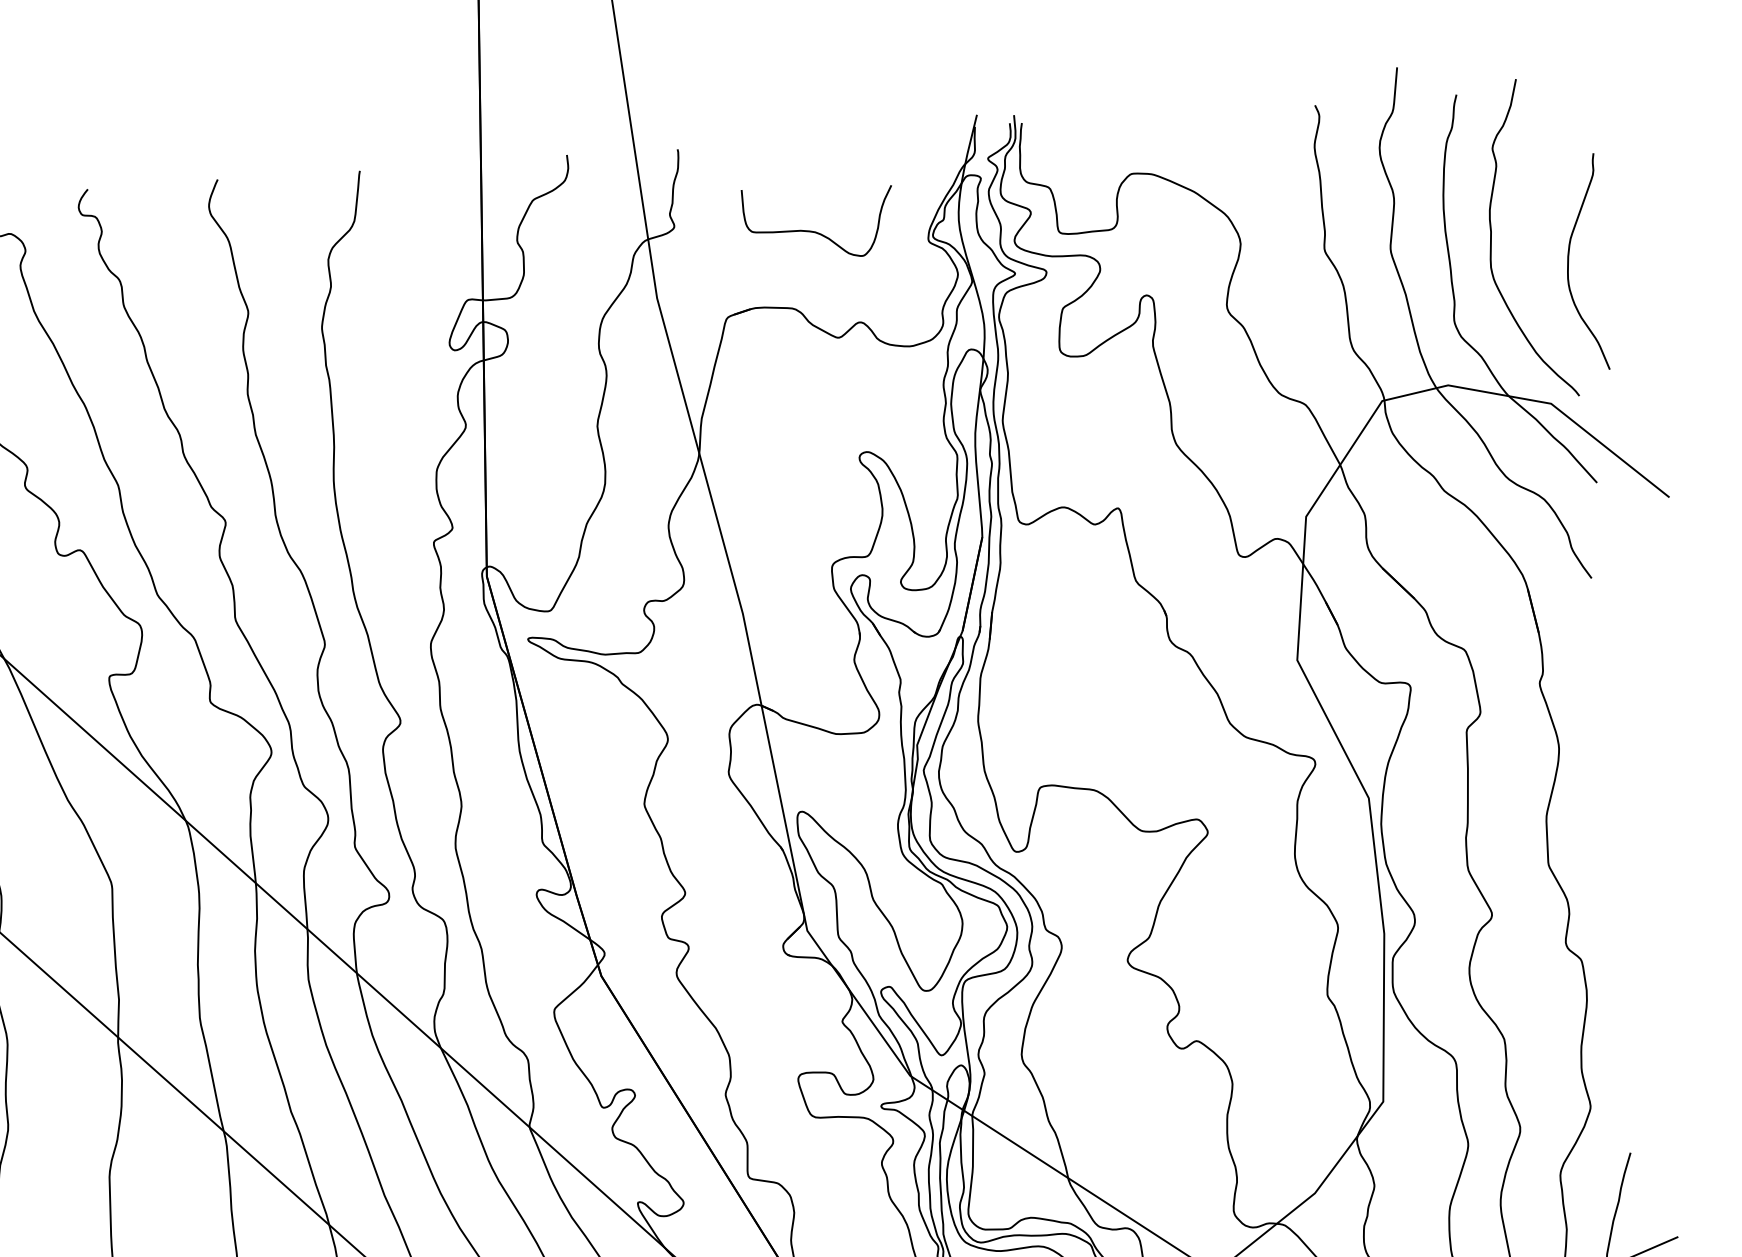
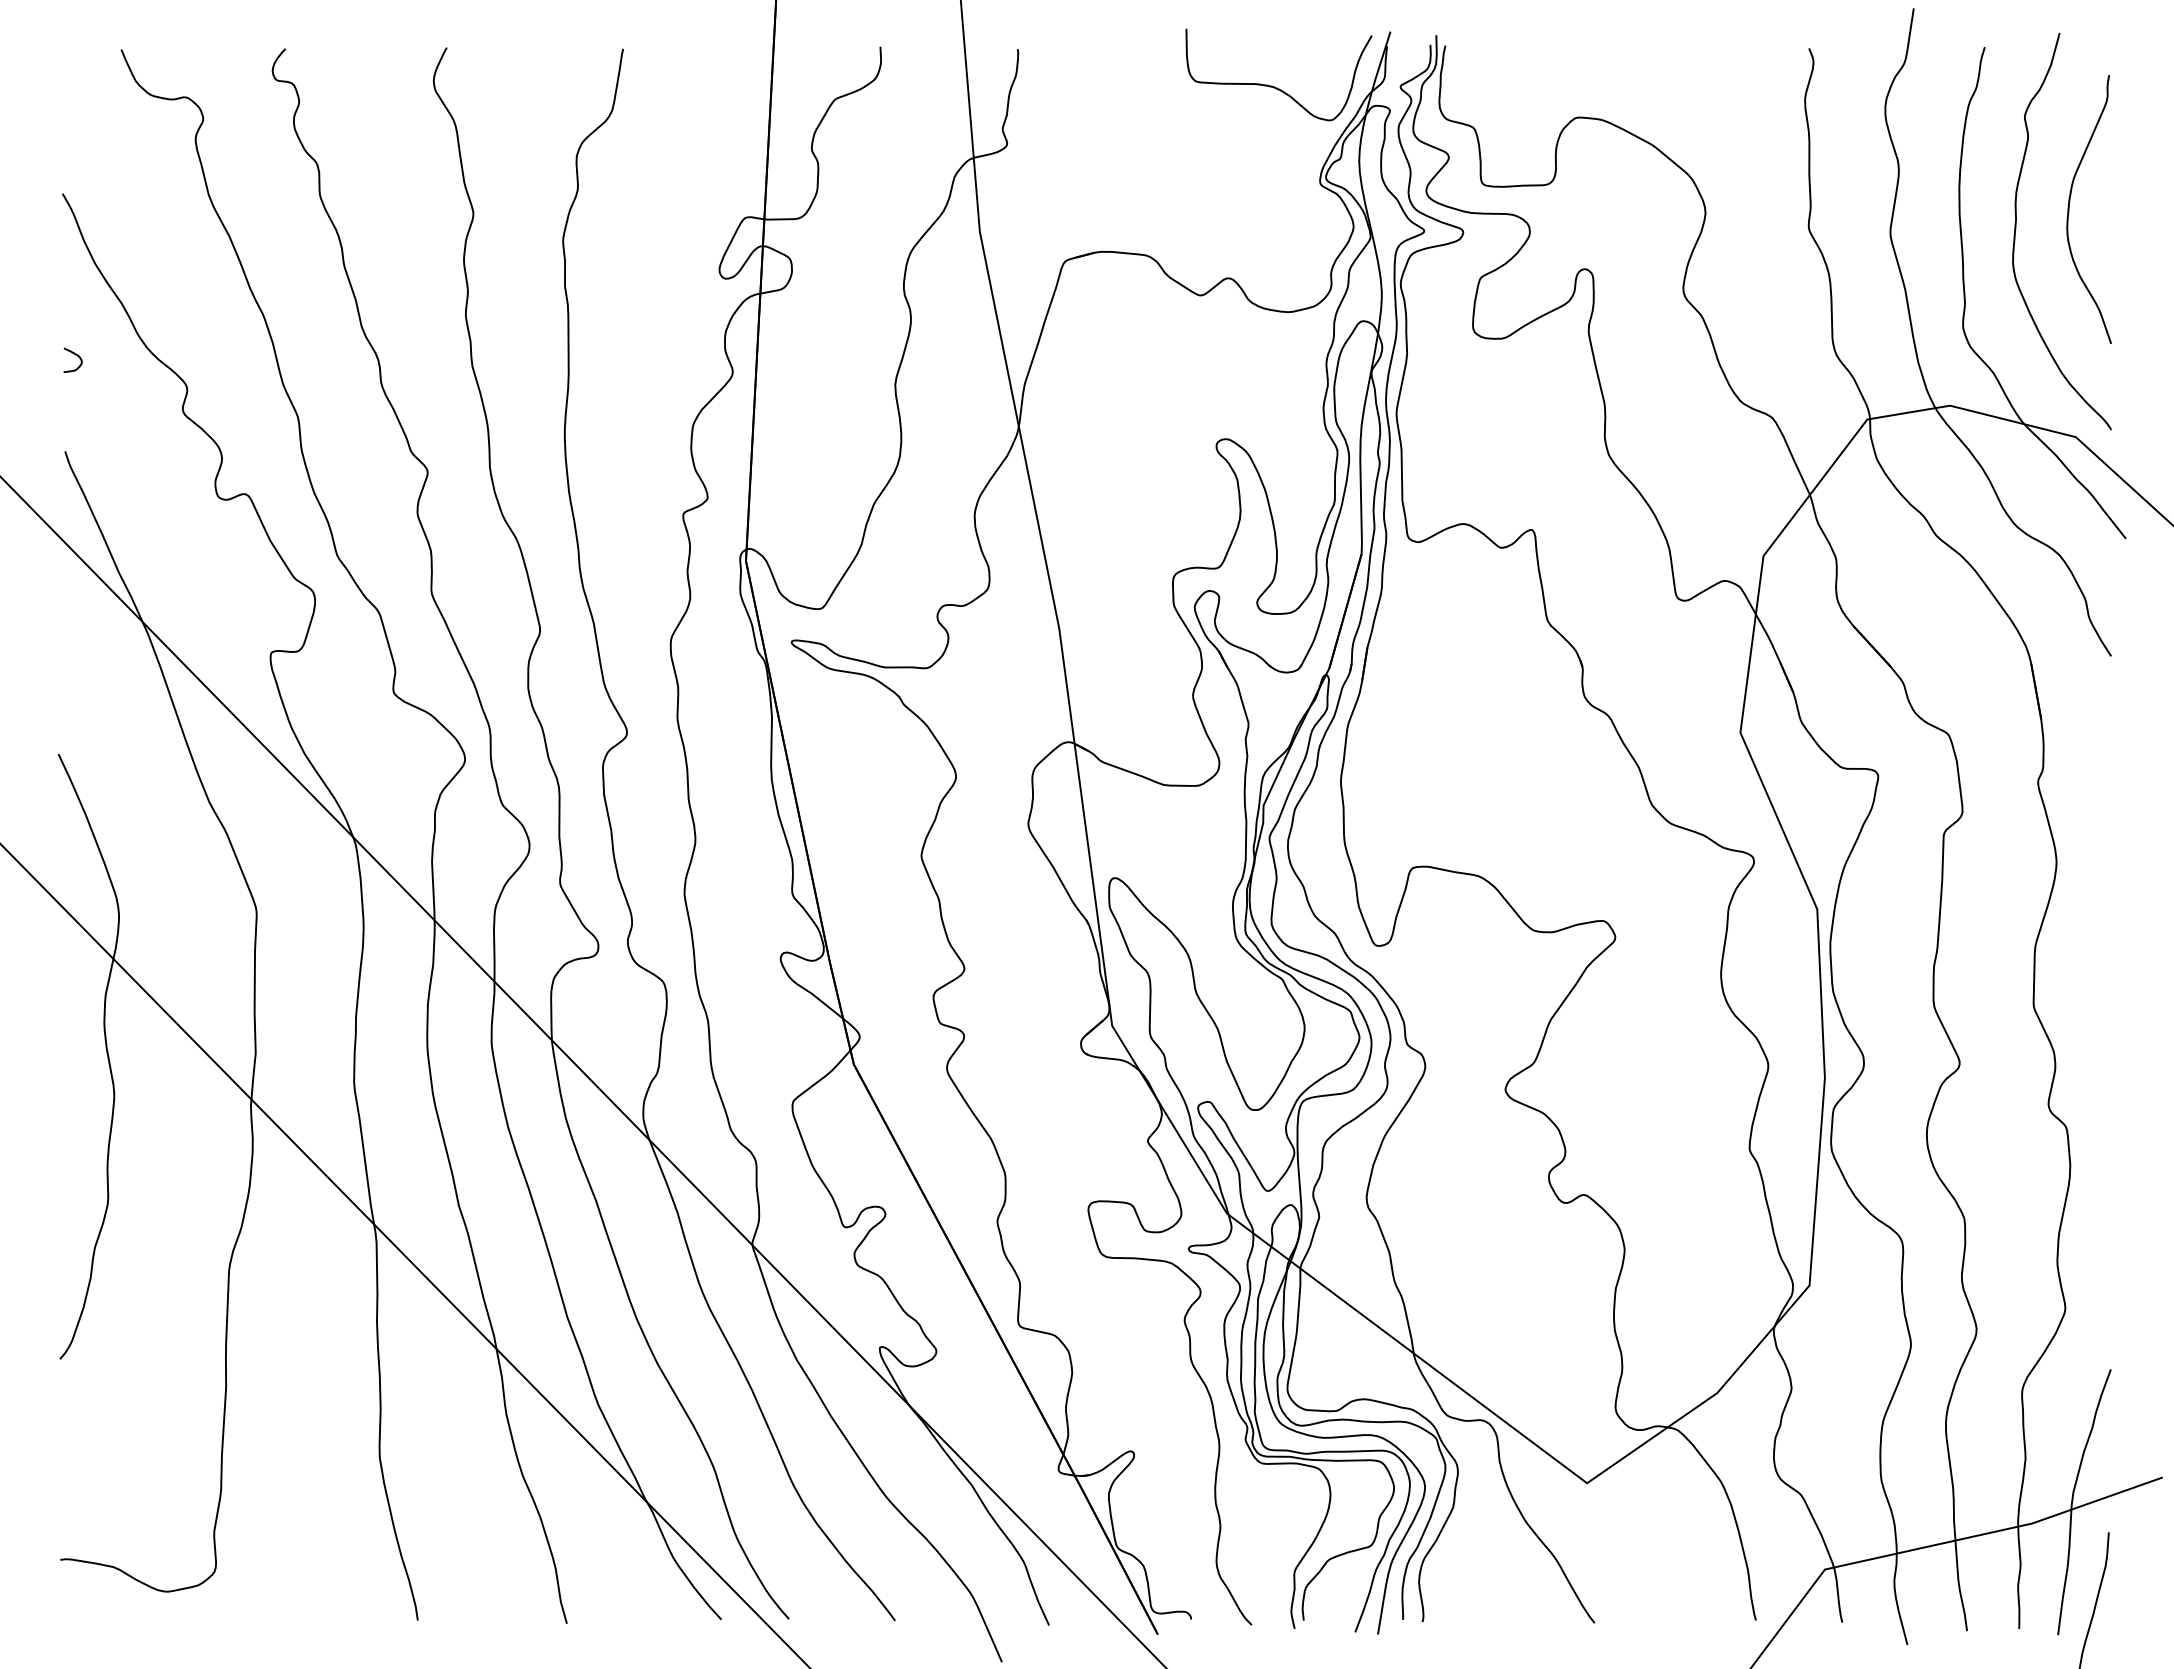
curve: (815, 231) -> (1274, 86), moved
curve: (1568, 263) -> (2069, 209), moved

